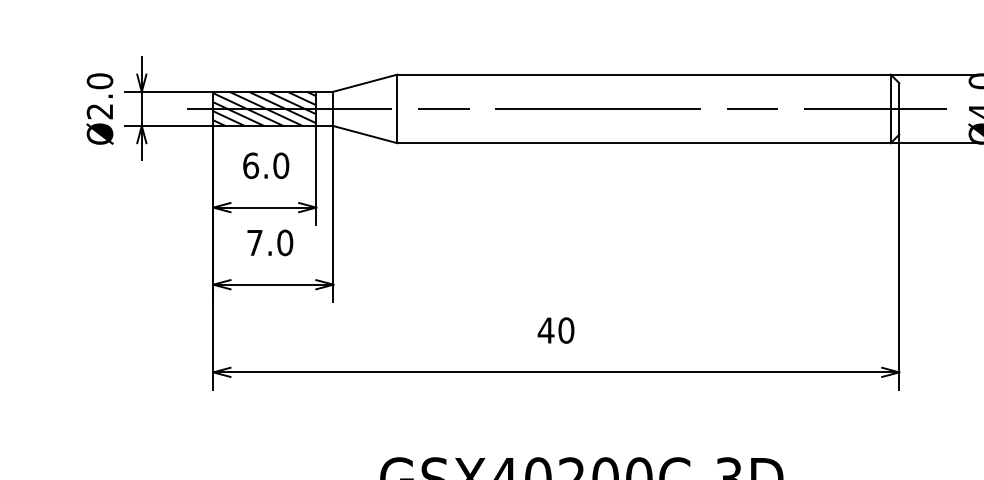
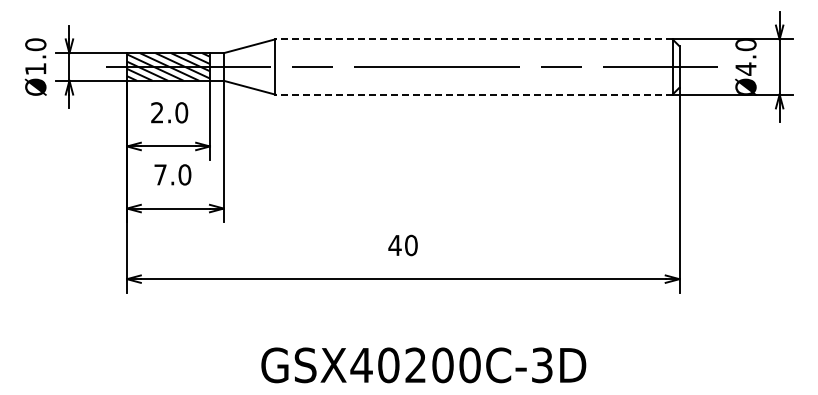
line: (643, 74) -> (473, 39), solid -> dashed
text: (99, 112) -> (35, 69), Ø2.0 -> Ø1.0
line: (643, 143) -> (473, 94), solid -> dashed
text: (251, 165) -> (157, 112), 6.0 -> 2.0

